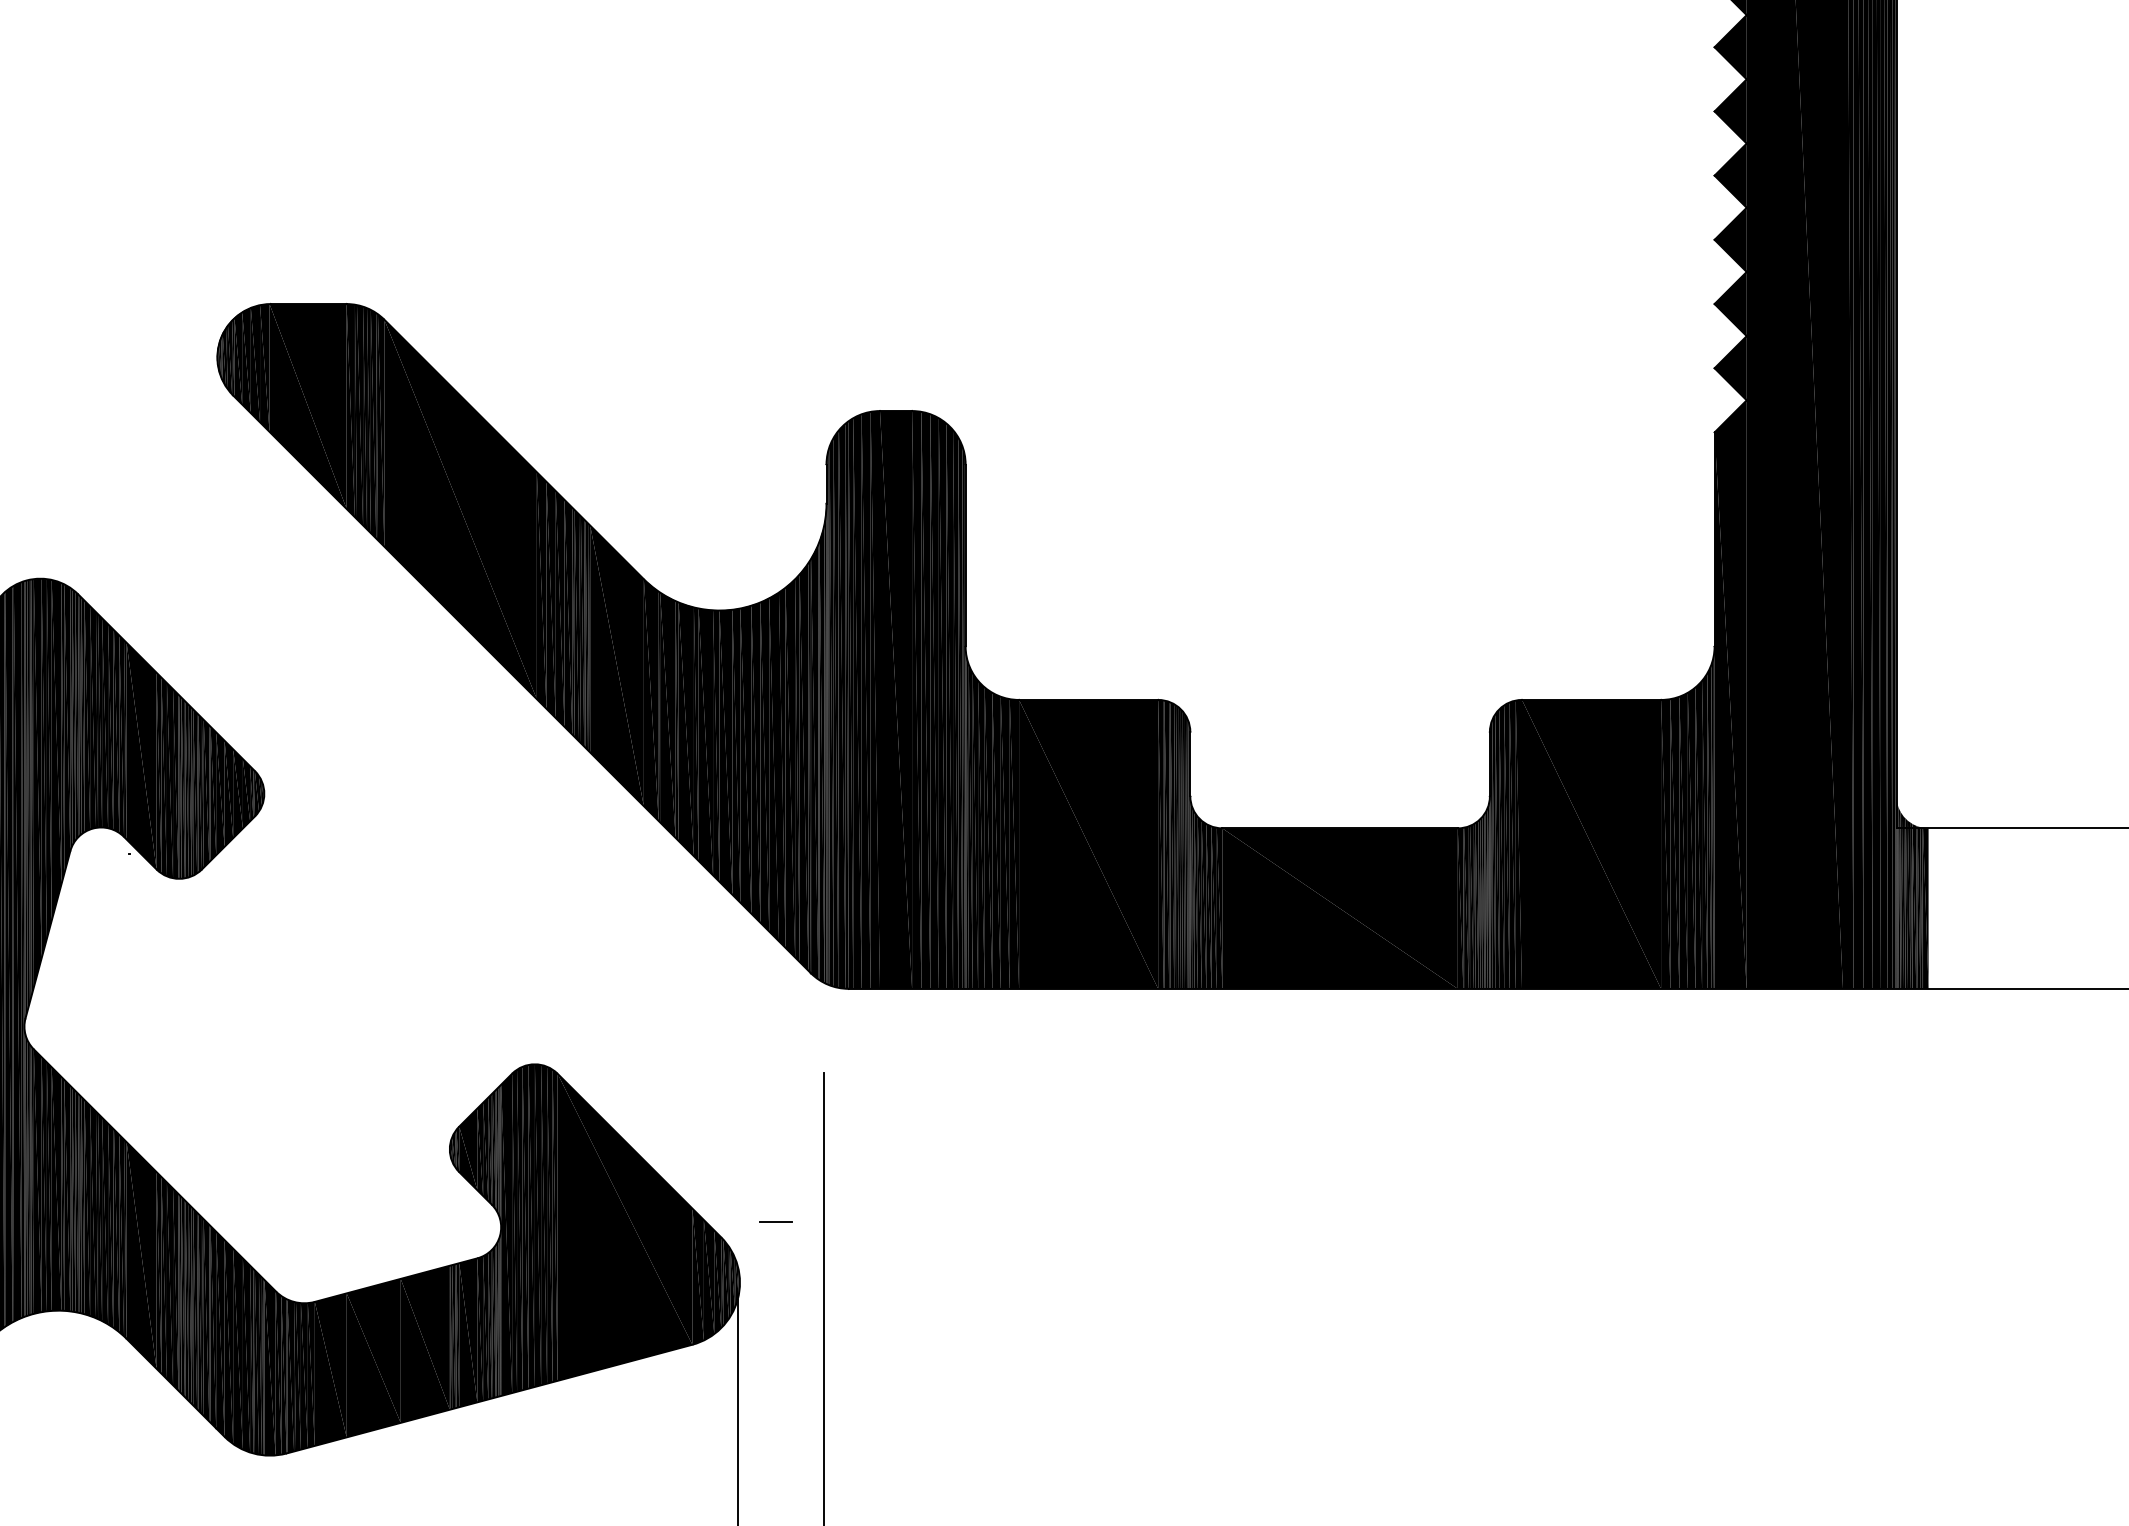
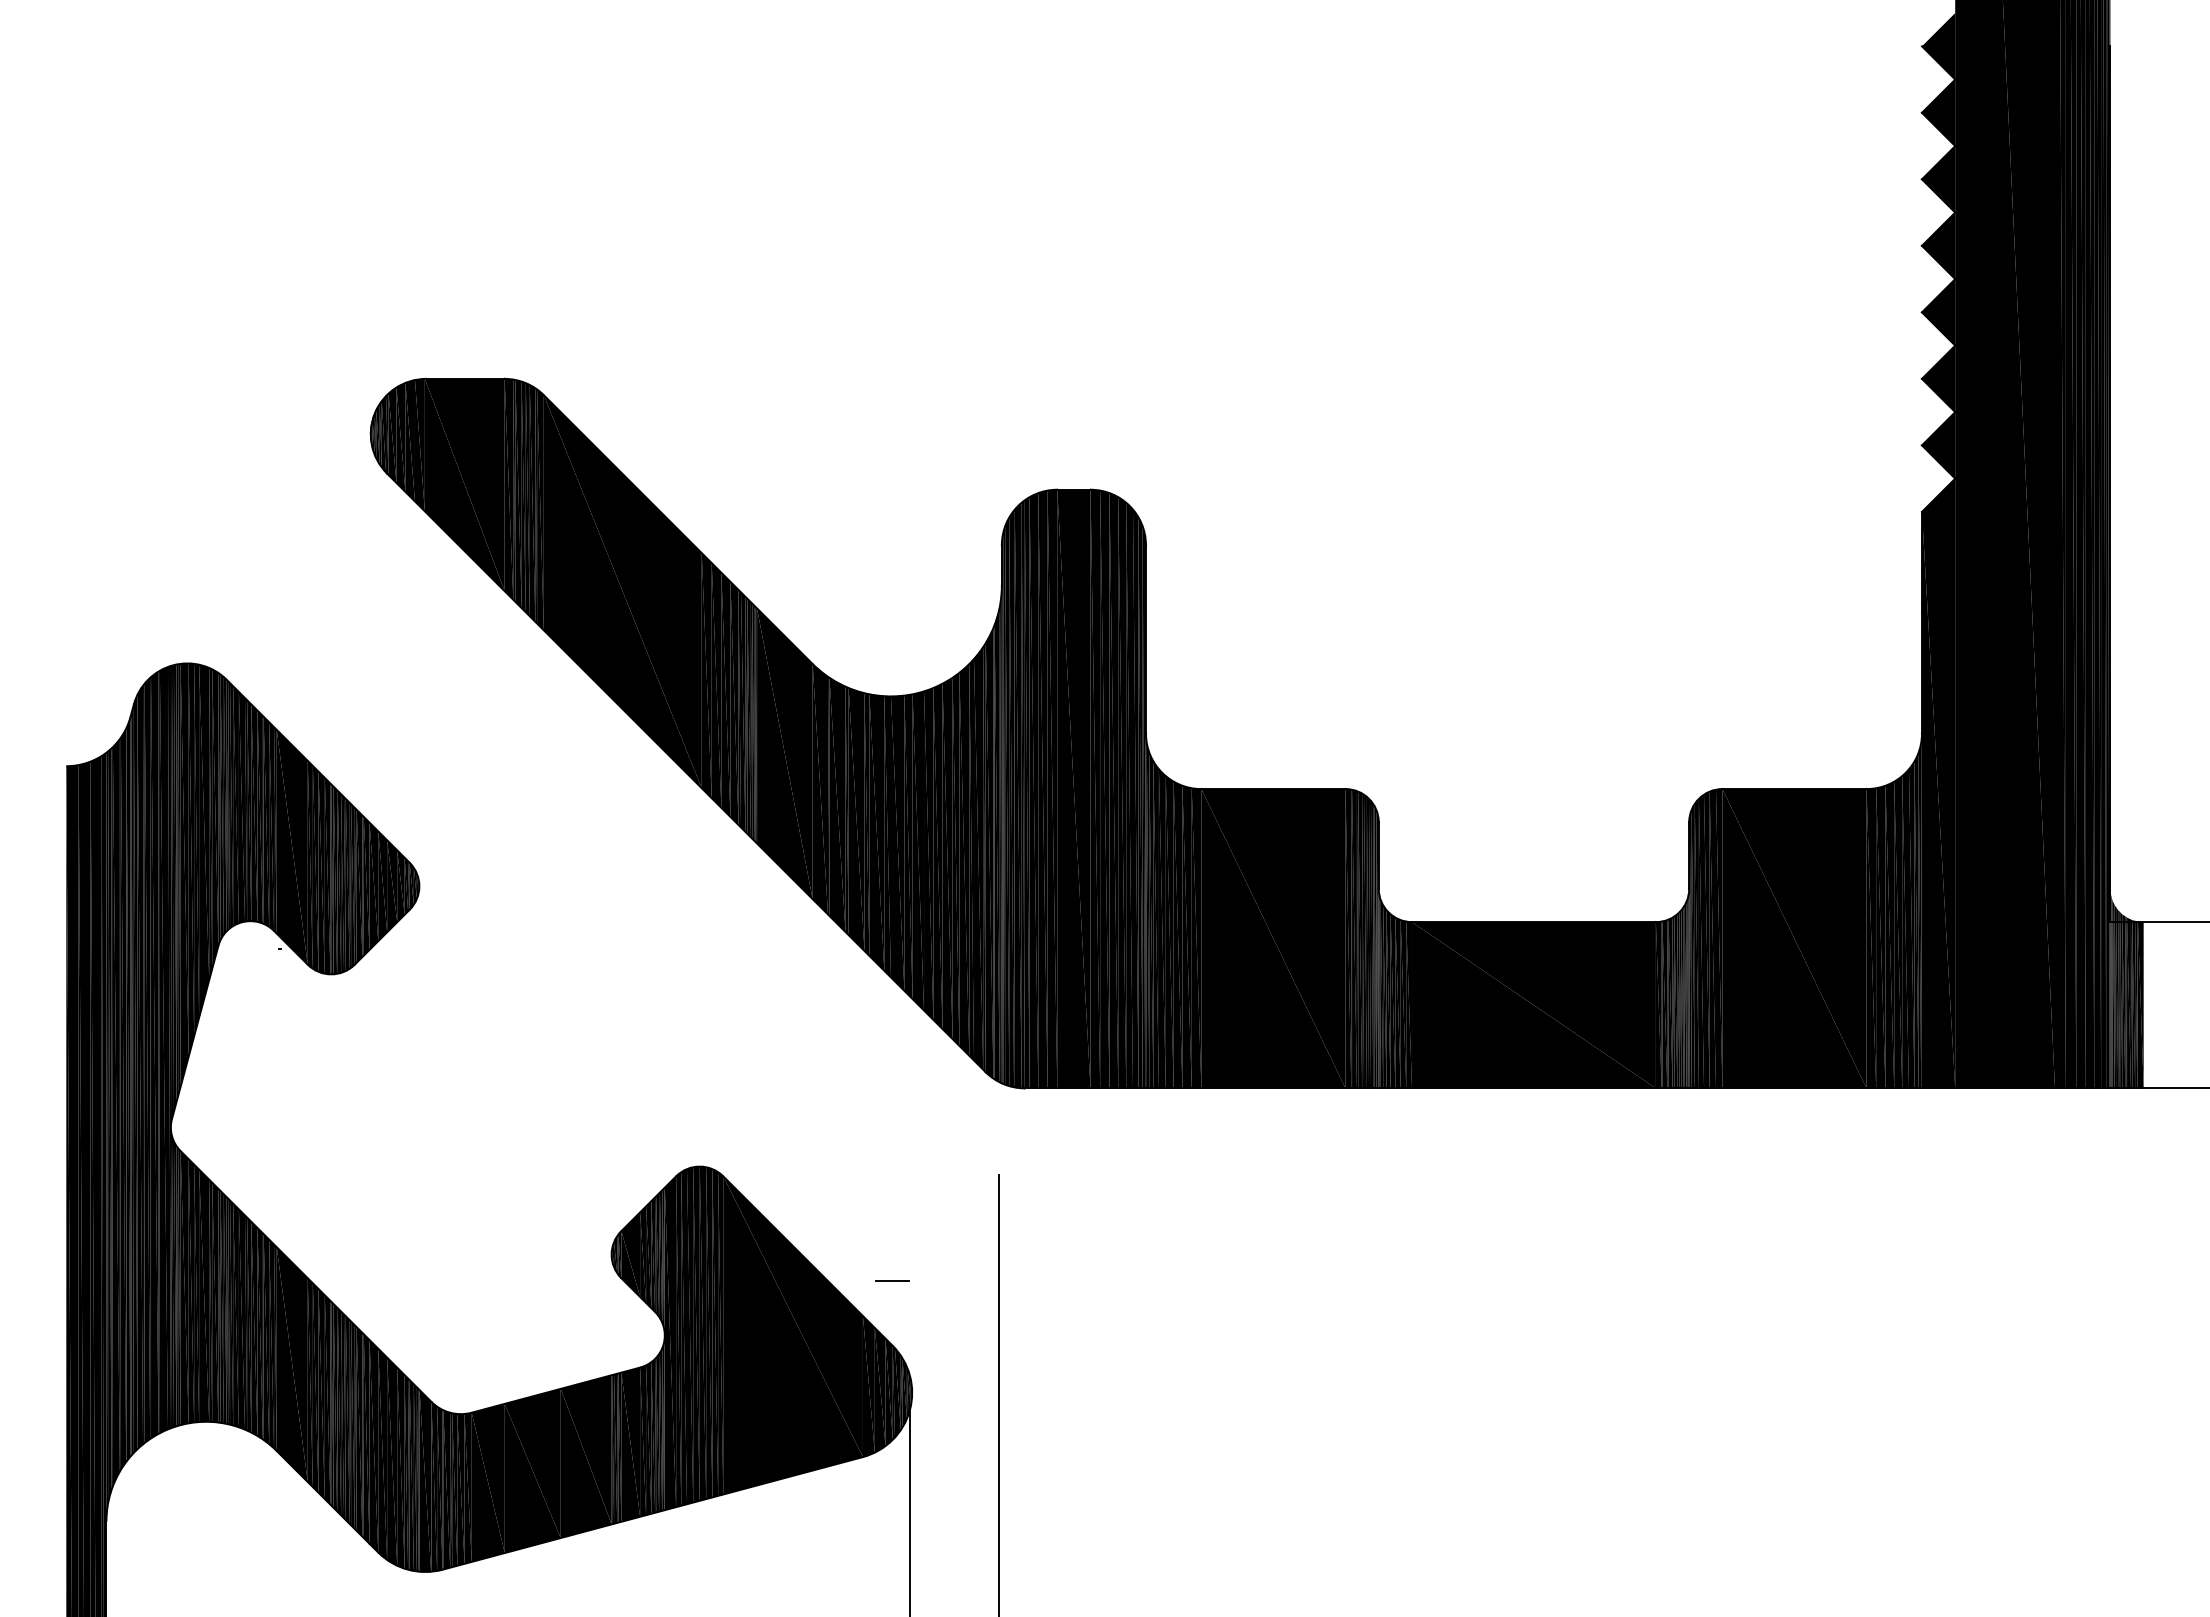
line: (775, 1221) -> (892, 1280), moved

